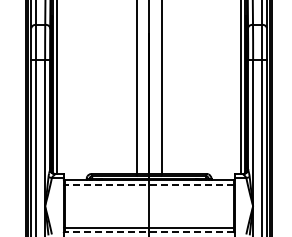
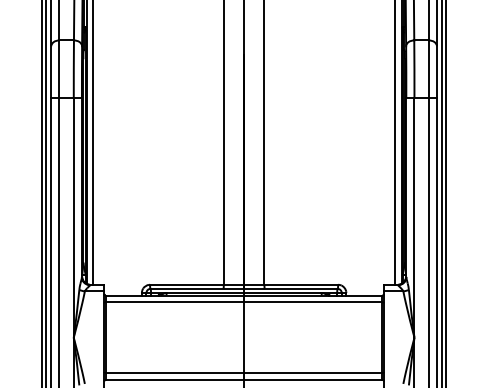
line: (148, 184) -> (243, 302), dashed -> solid
line: (148, 232) -> (243, 380), dashed -> solid

